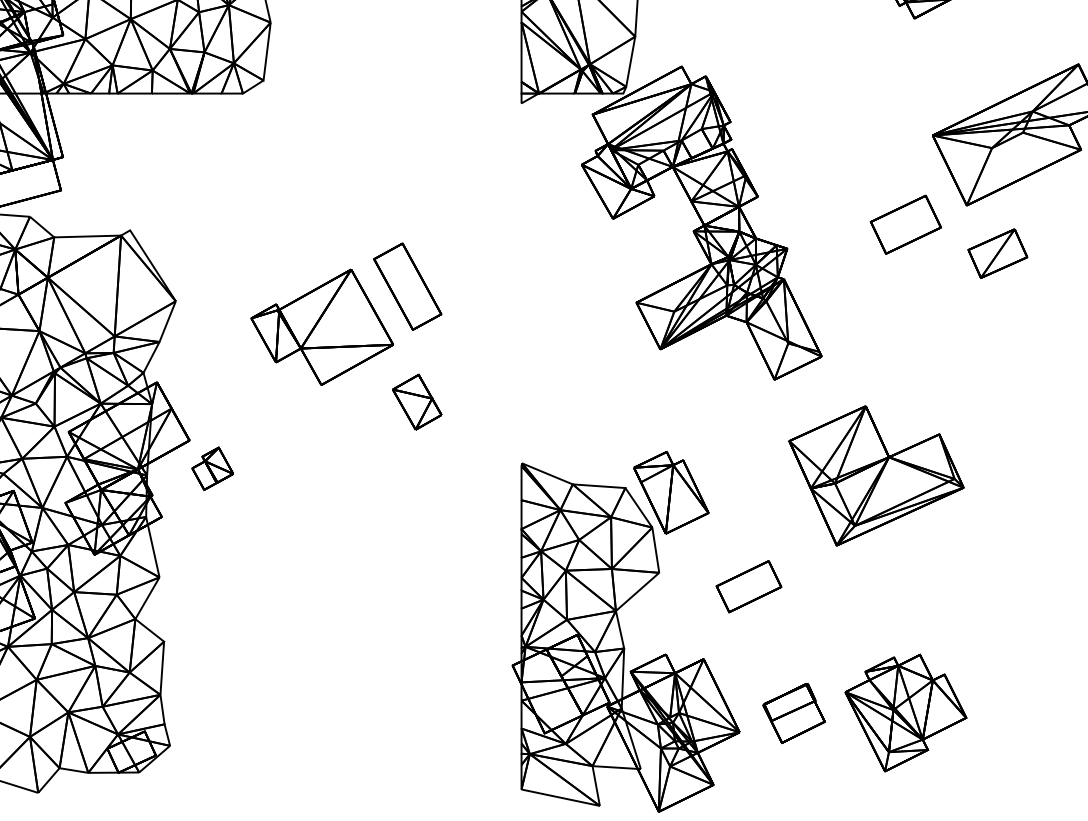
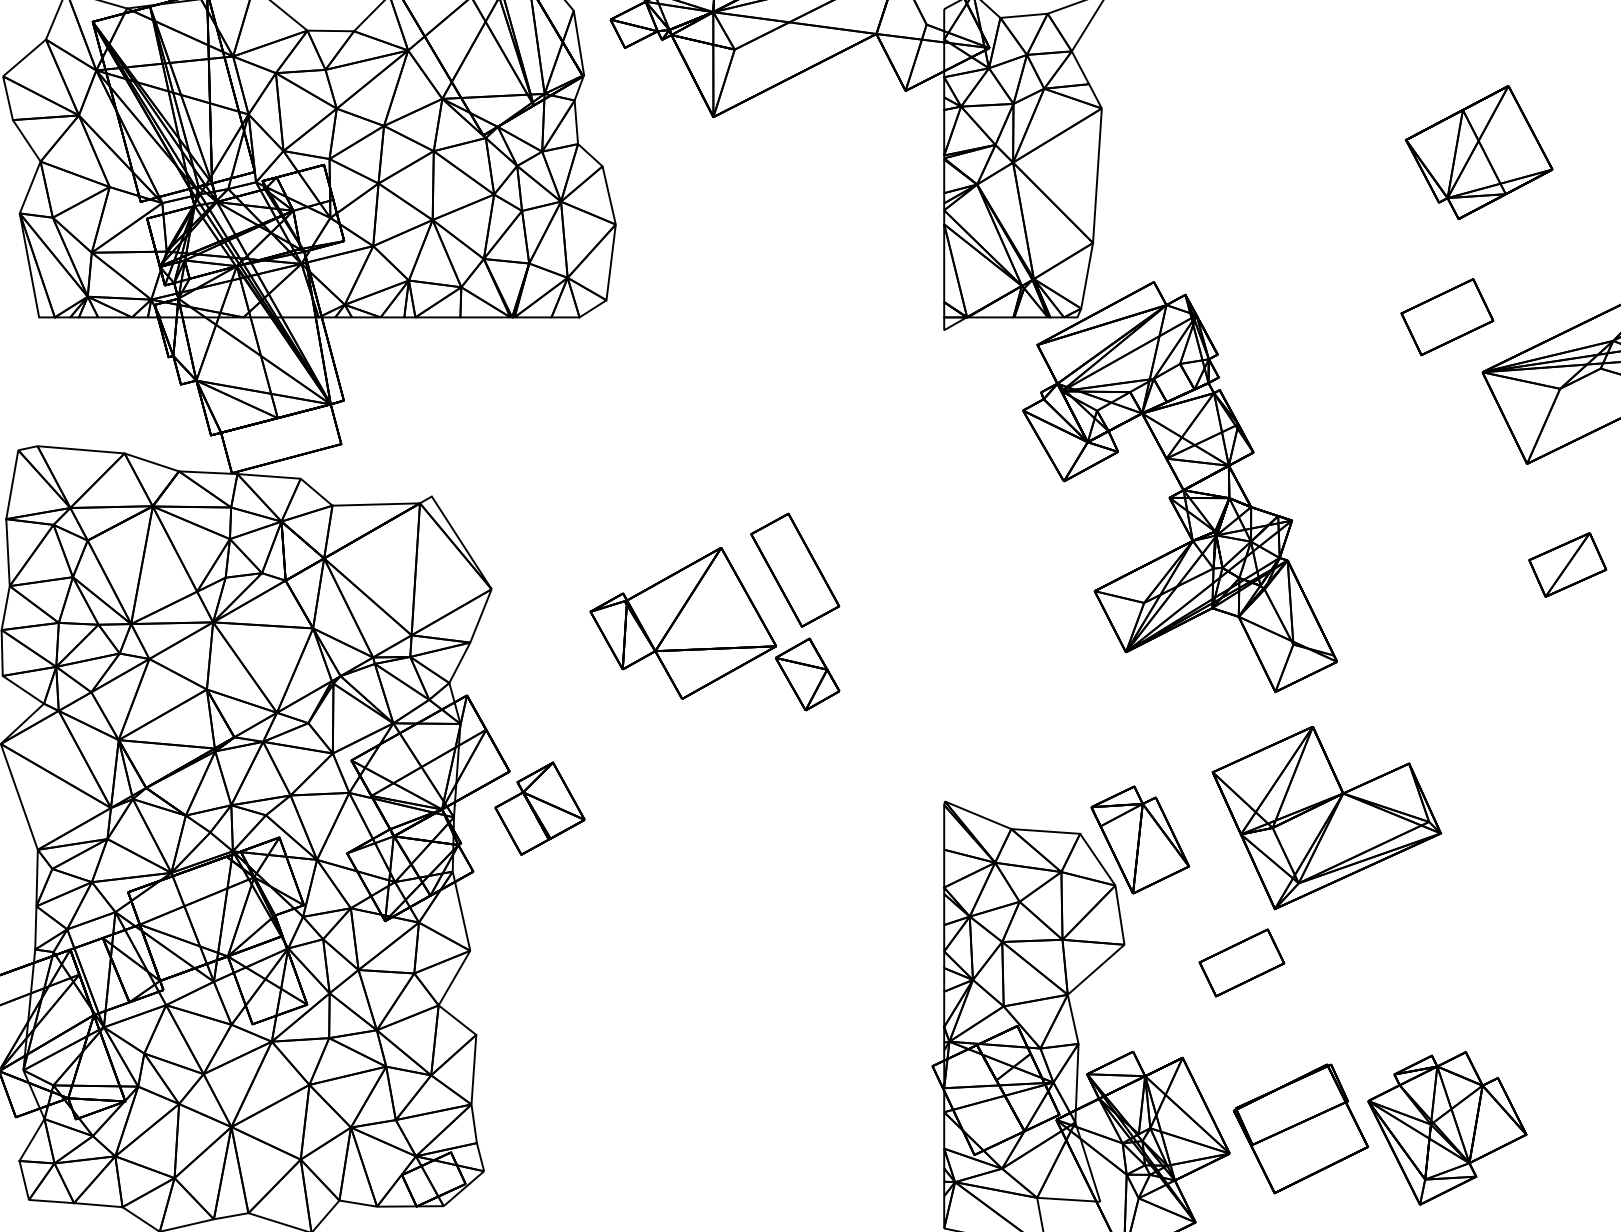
part: (906, 225) -> (1447, 317), moved
part: (997, 253) -> (1567, 564), moved
part: (417, 402) -> (807, 674), moved
part: (212, 468) -> (539, 808), size x1.67
part: (876, 476) -> (1326, 818), moved
part: (793, 713) -> (1300, 1128), size x1.67

